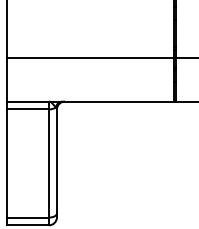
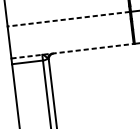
line: (90, 57) -> (68, 19), solid -> dashed
line: (90, 101) -> (72, 51), solid -> dashed

